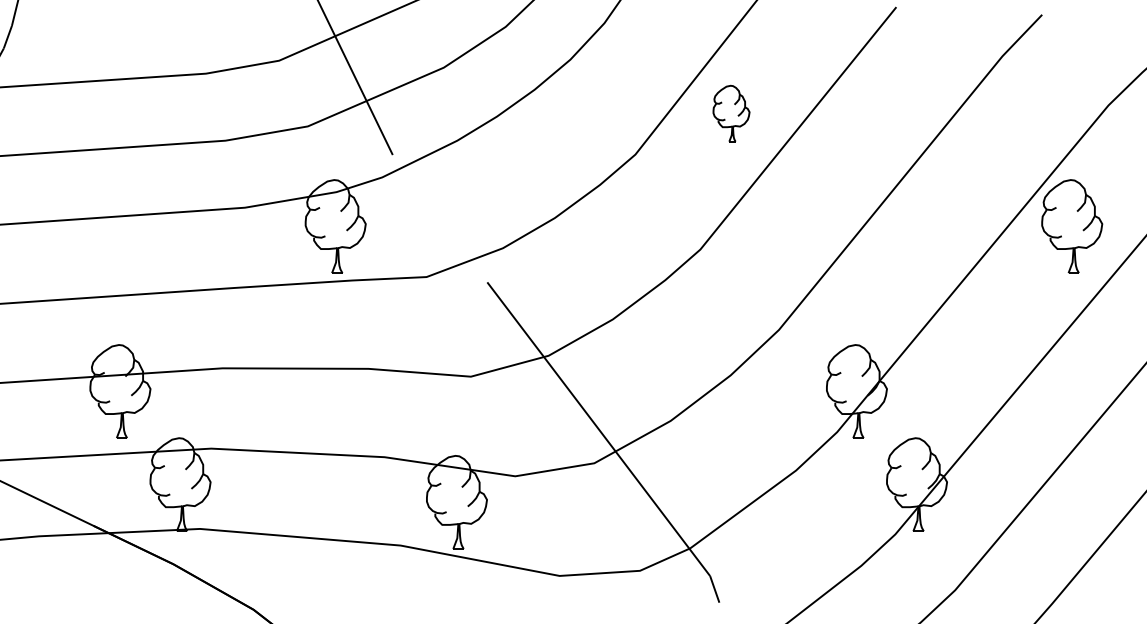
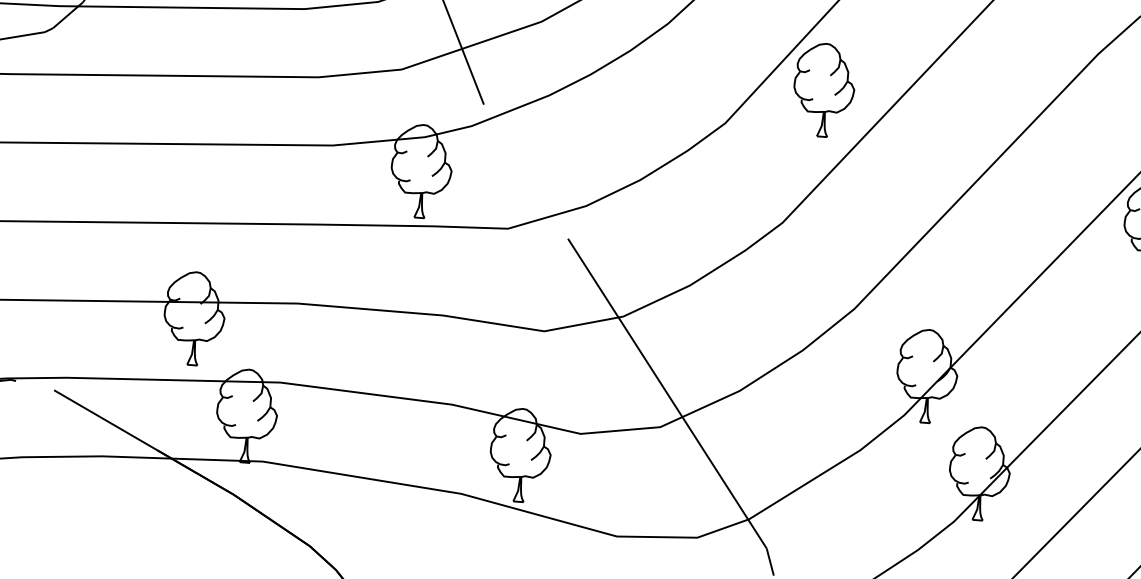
part: (731, 113) -> (824, 89), size x1.67

